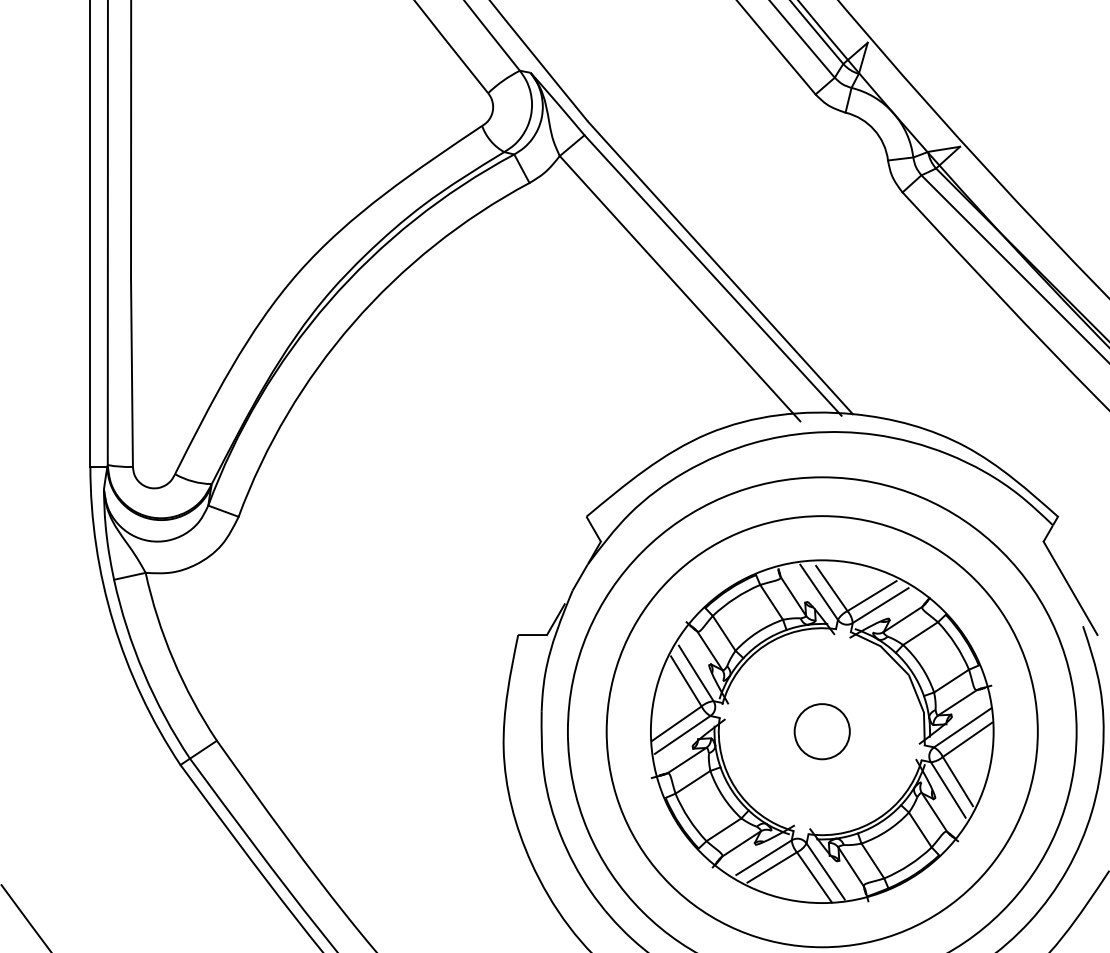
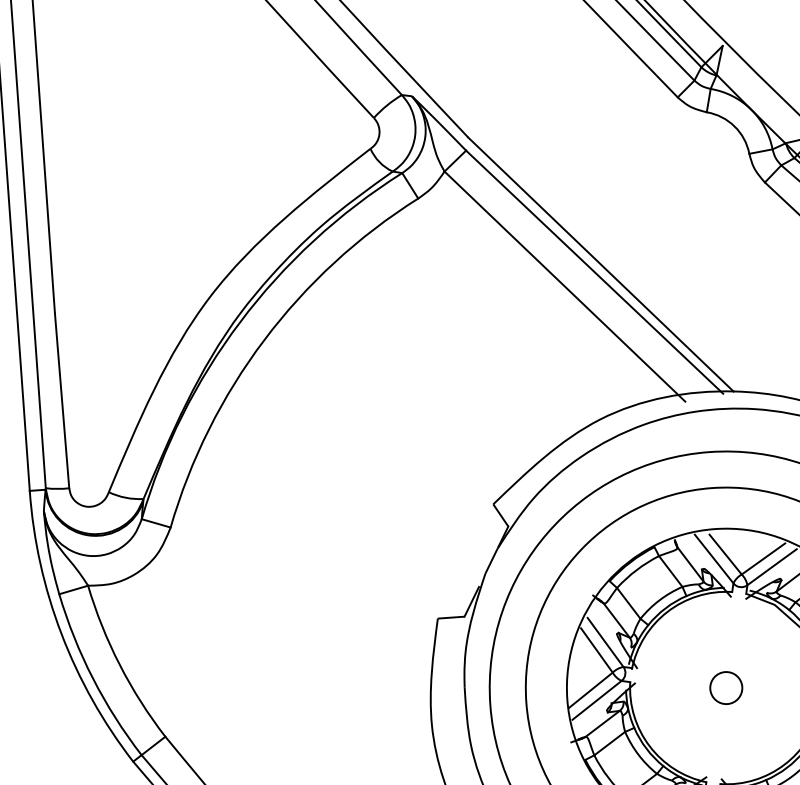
circle: (822, 731) -> (726, 687), size x0.62

